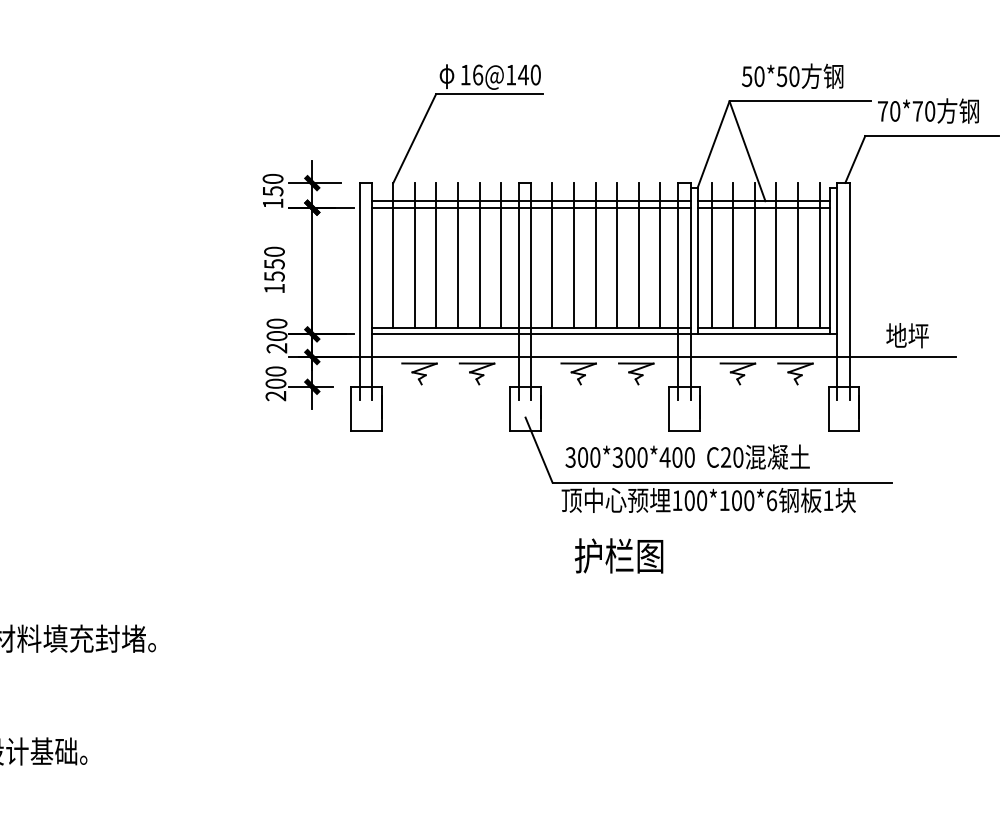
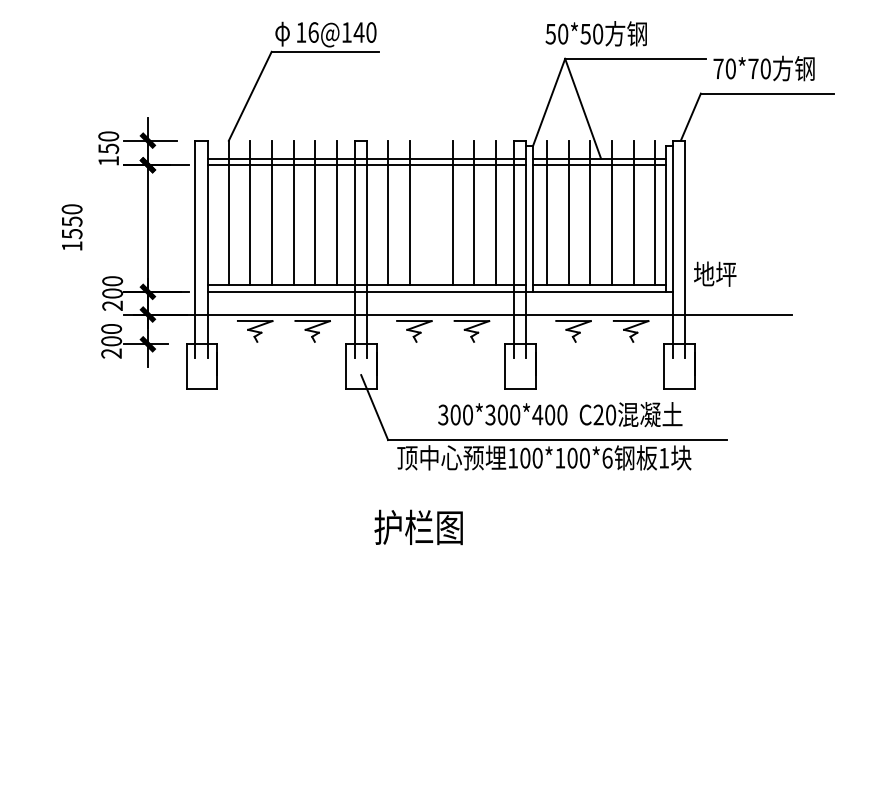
text: (792, 75) -> (596, 33), moved
line: (595, 255) -> (431, 213), removed
text: (274, 269) -> (72, 227), moved
text: (907, 335) -> (715, 274), moved
text: (687, 456) -> (560, 414), moved
text: (619, 555) -> (419, 527), moved

